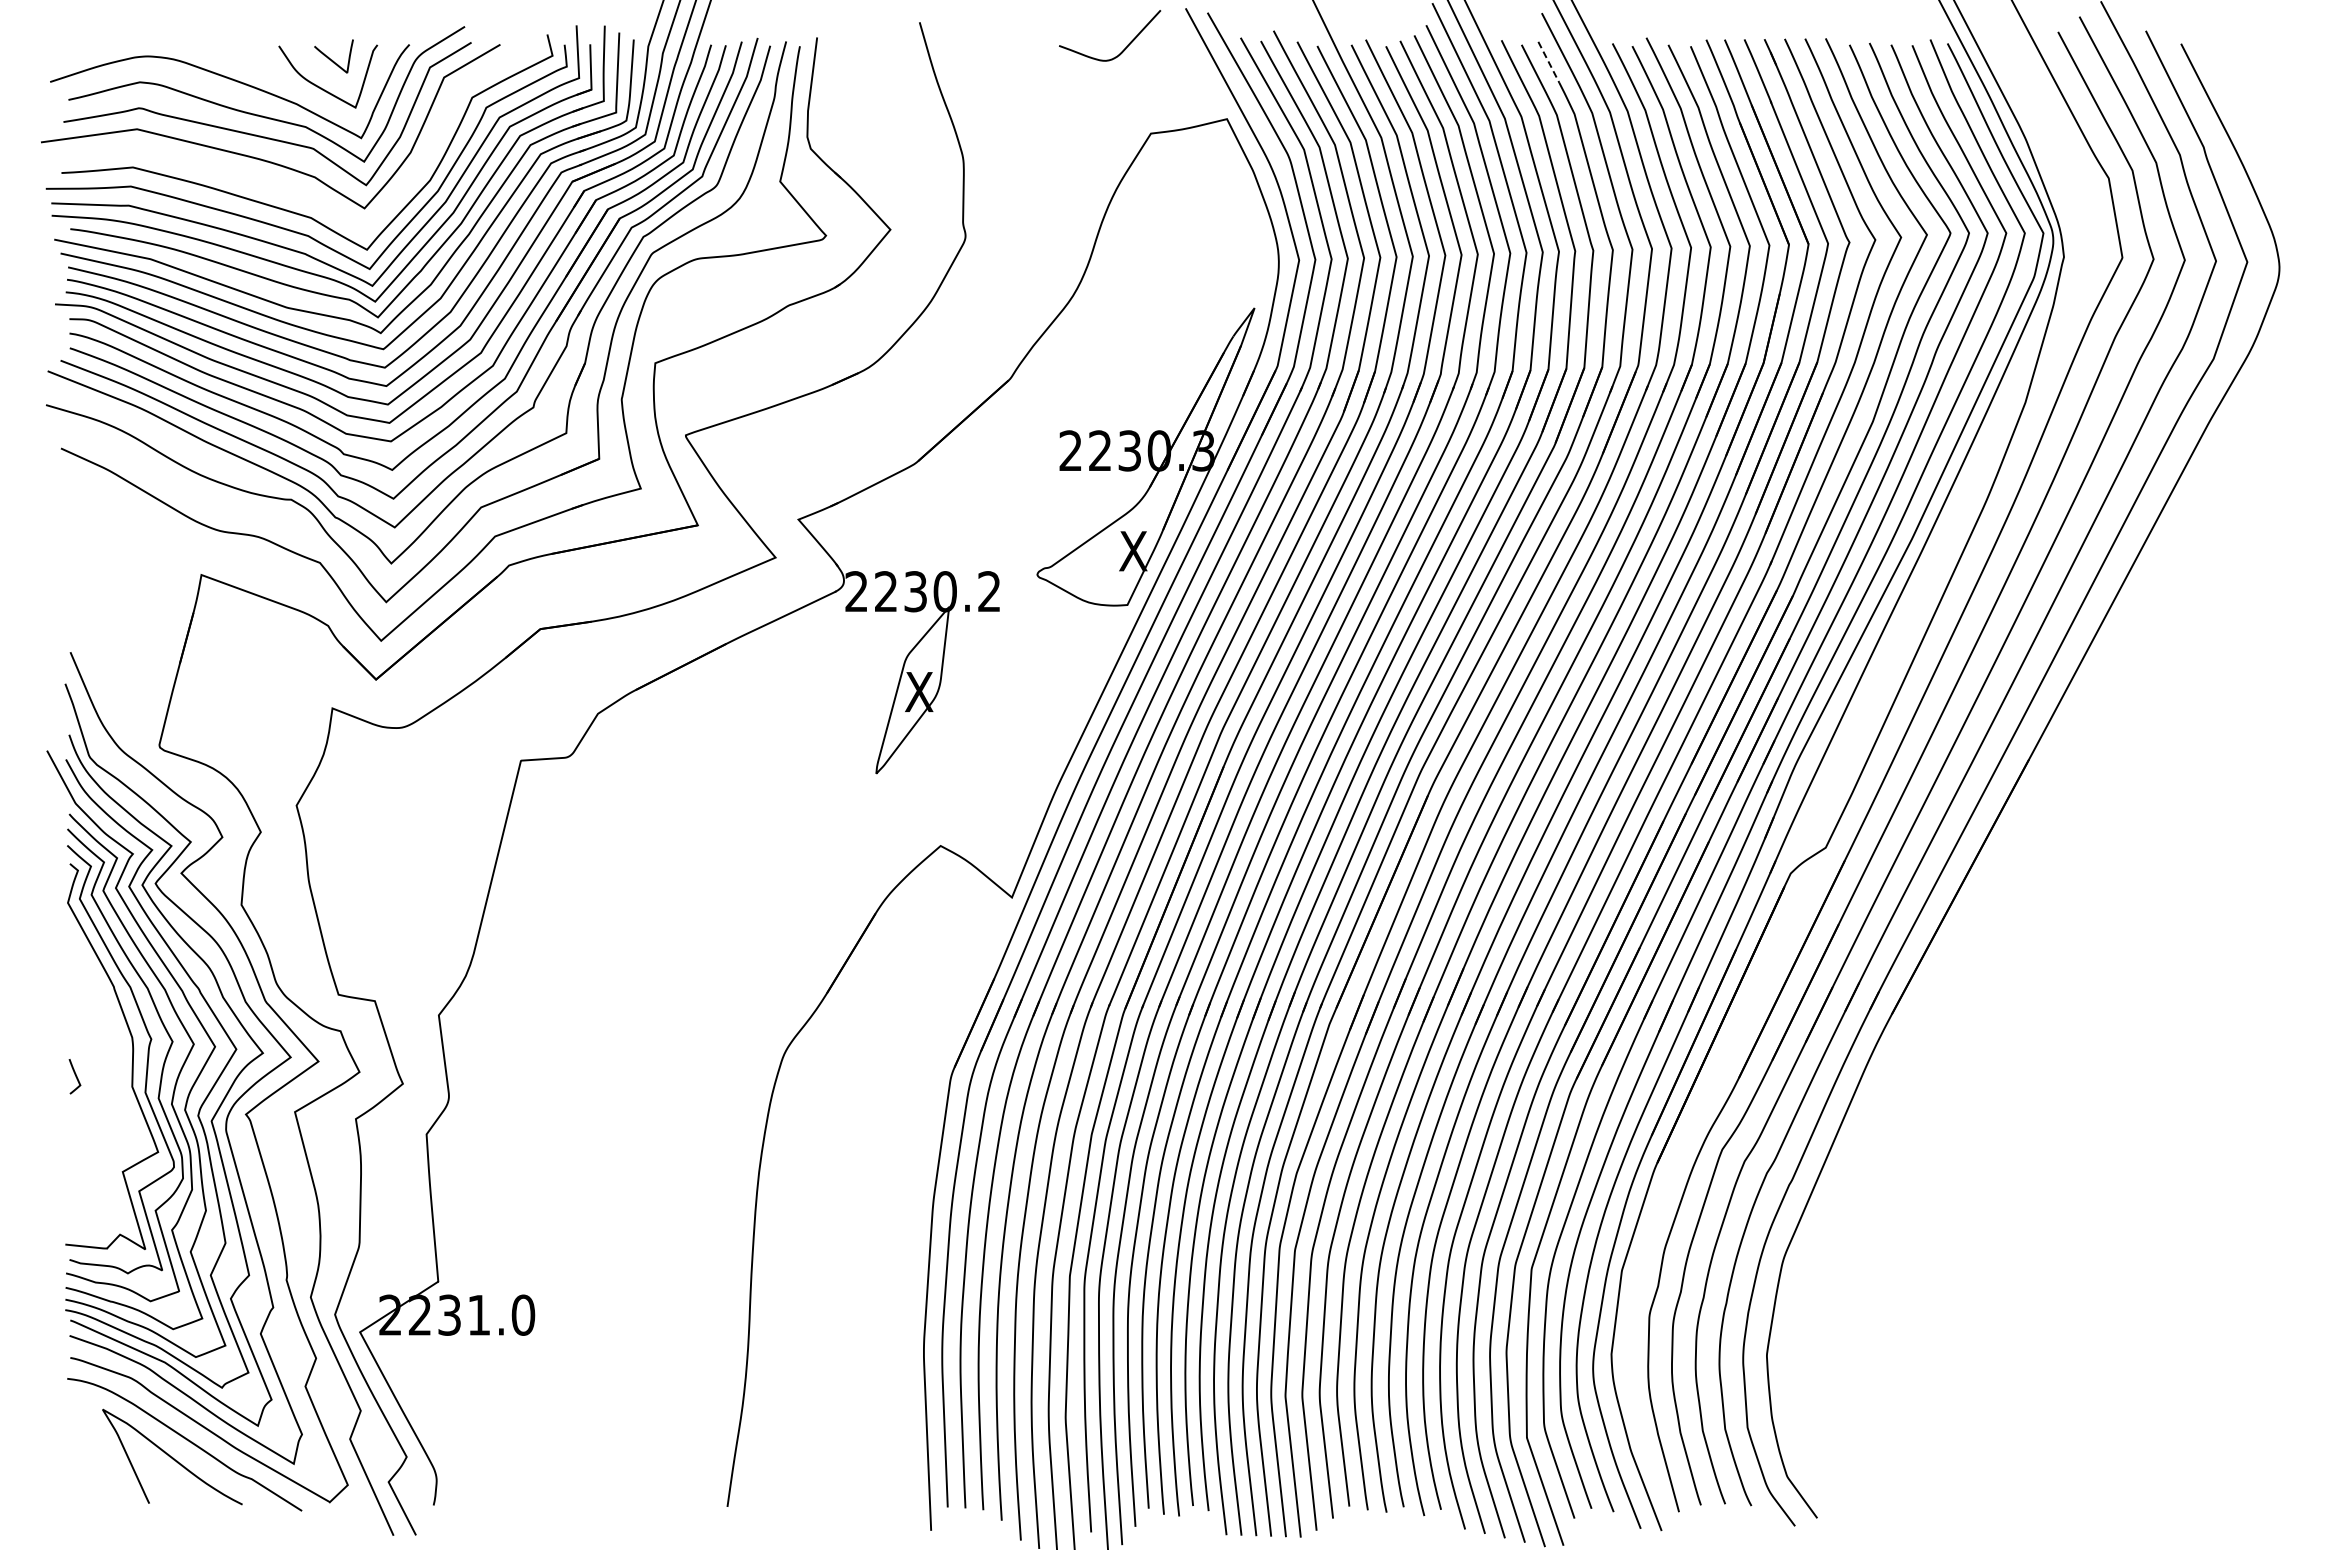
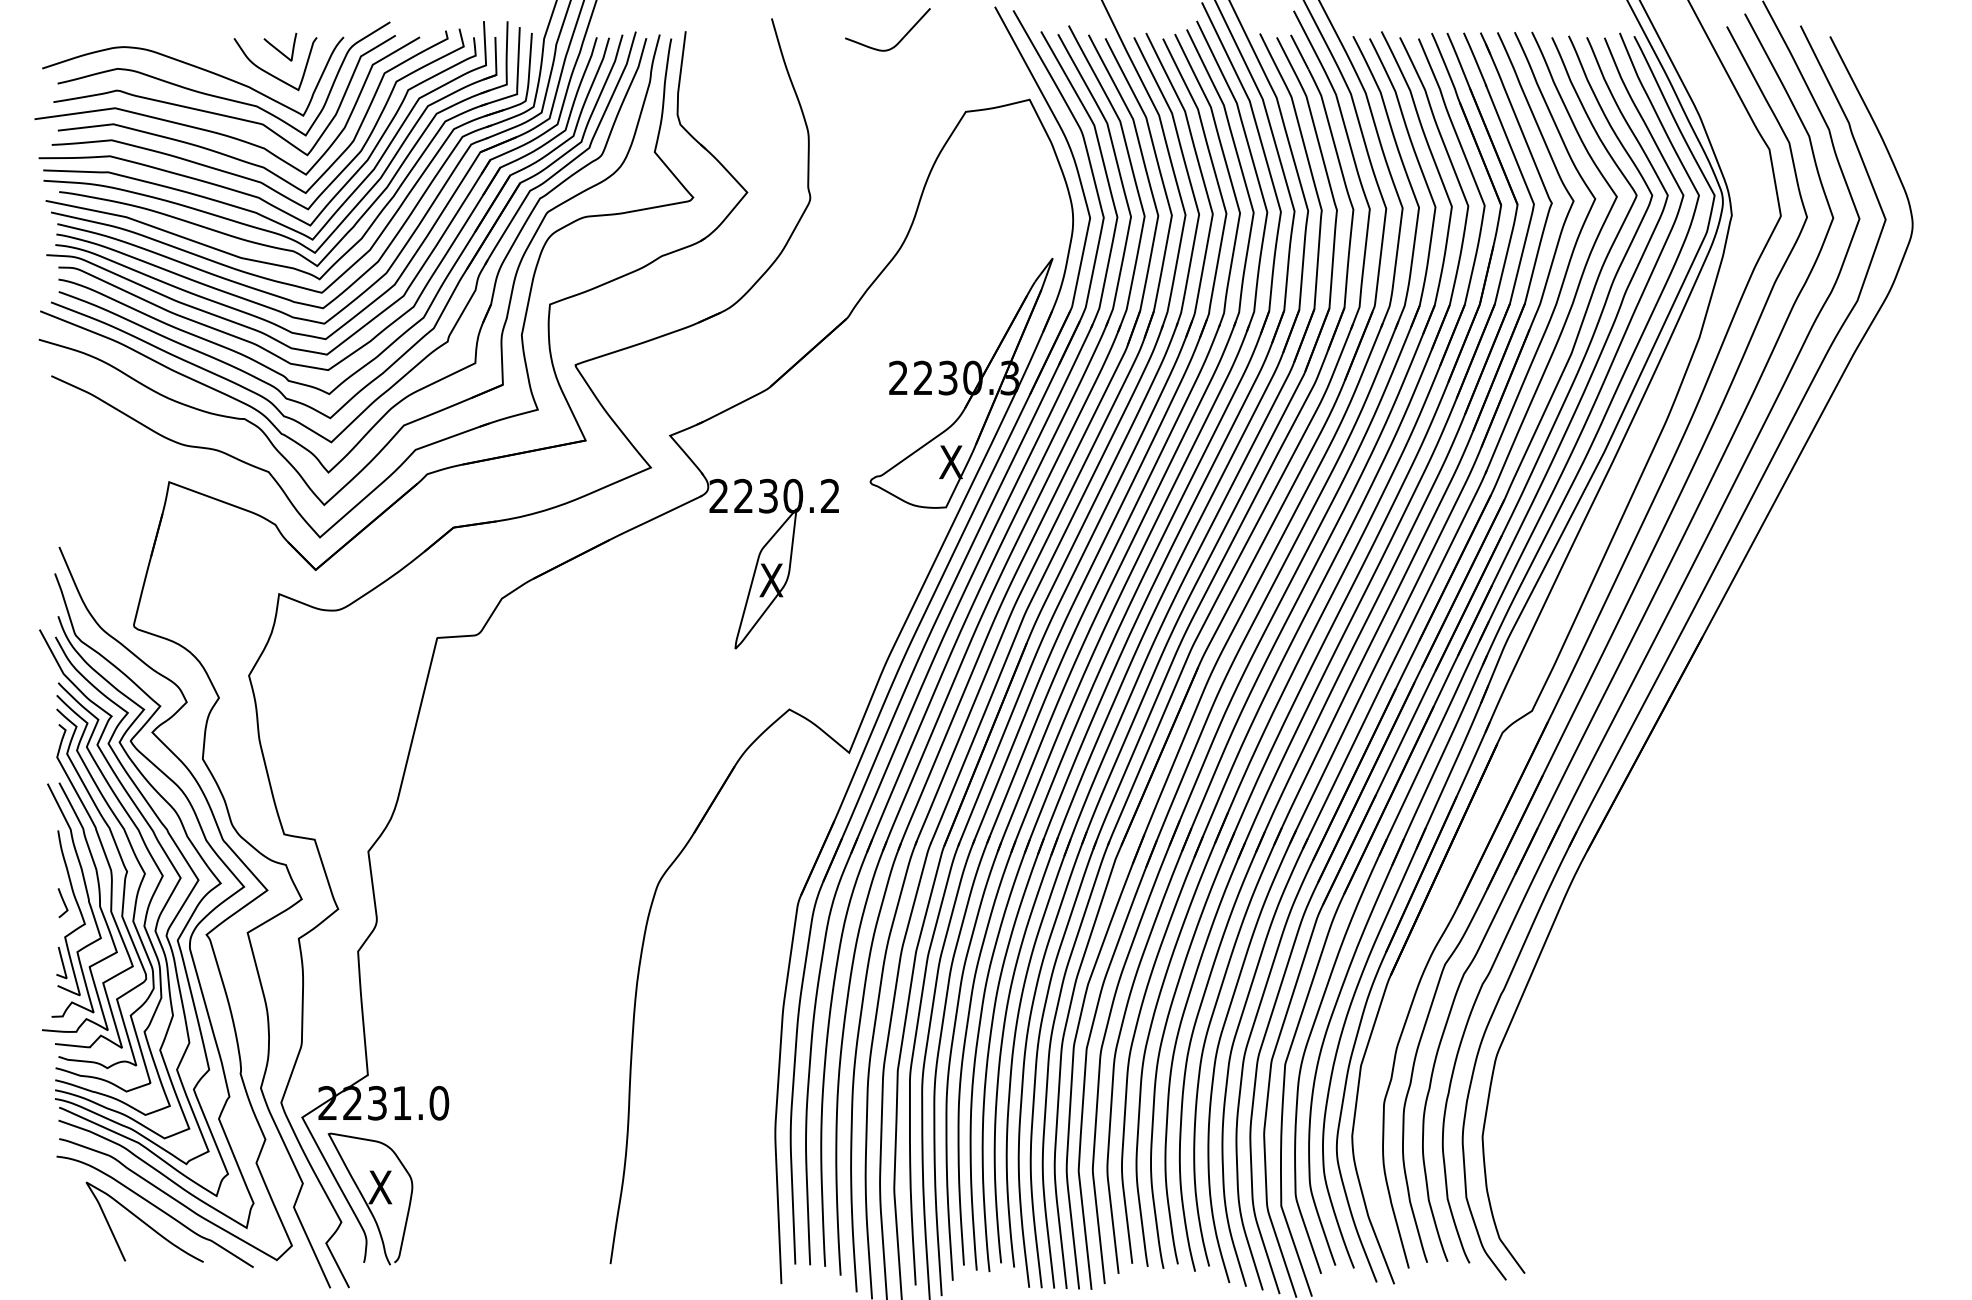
curve: (1124, 48) -> (900, 40), moved
line: (1549, 62) -> (1300, 52), dashed -> solid
curve: (282, 188) -> (237, 157), added
part: (94, 1082) -> (79, 907), added
part: (441, 1429) -> (370, 1199), added

